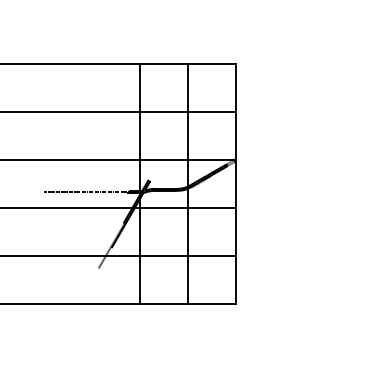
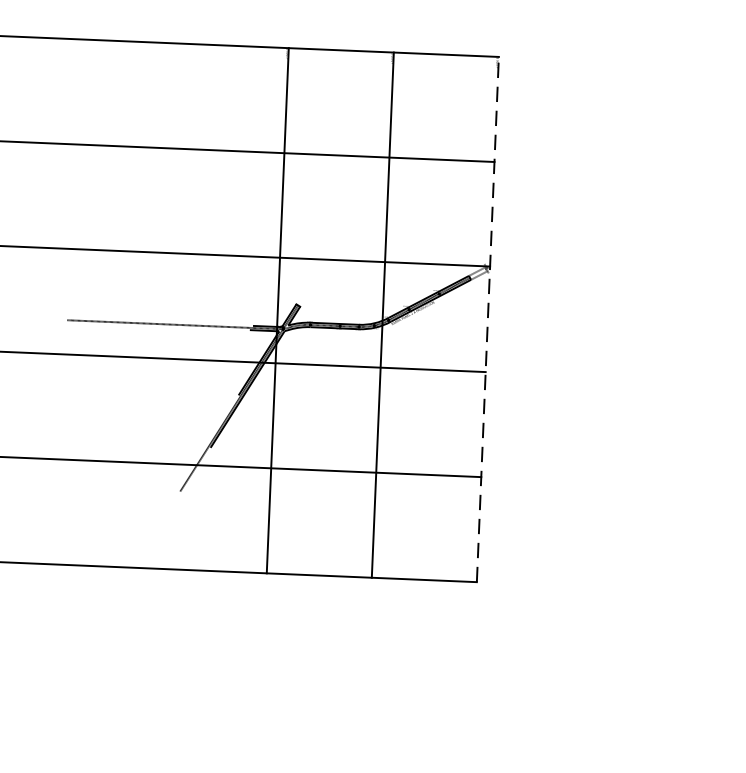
line: (236, 183) -> (488, 318), solid -> dashed

